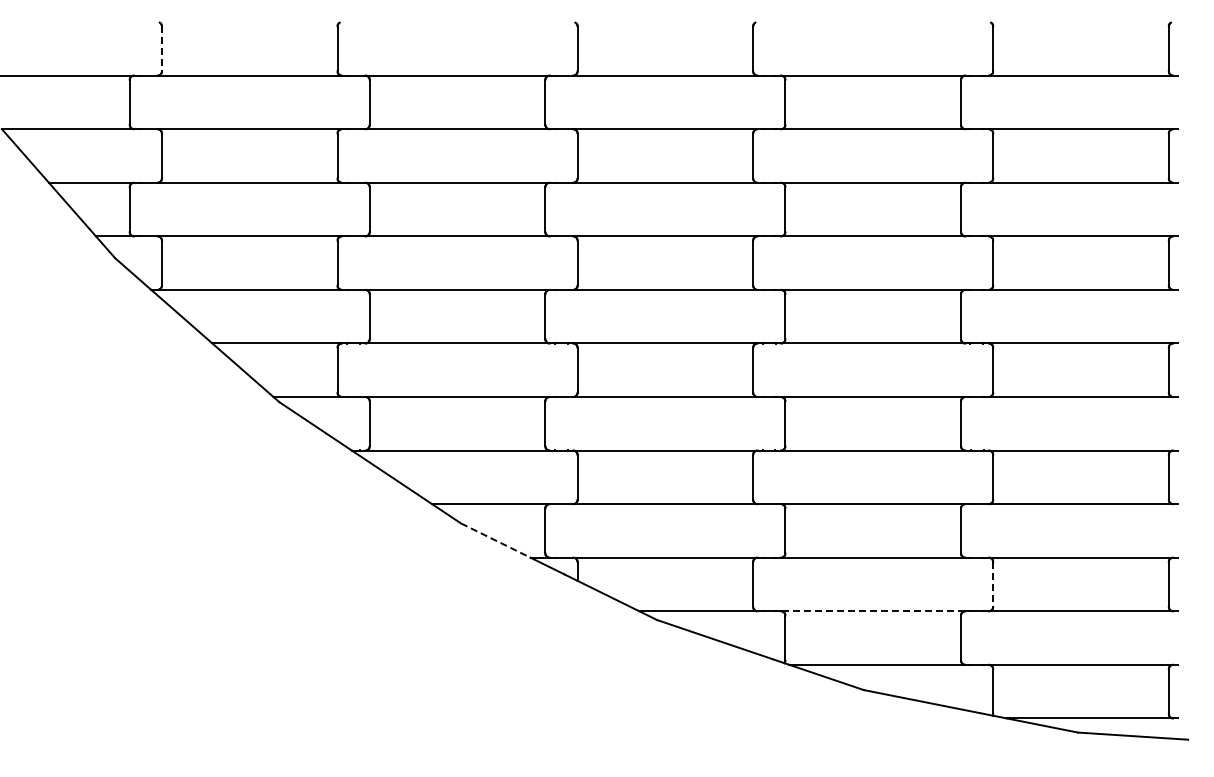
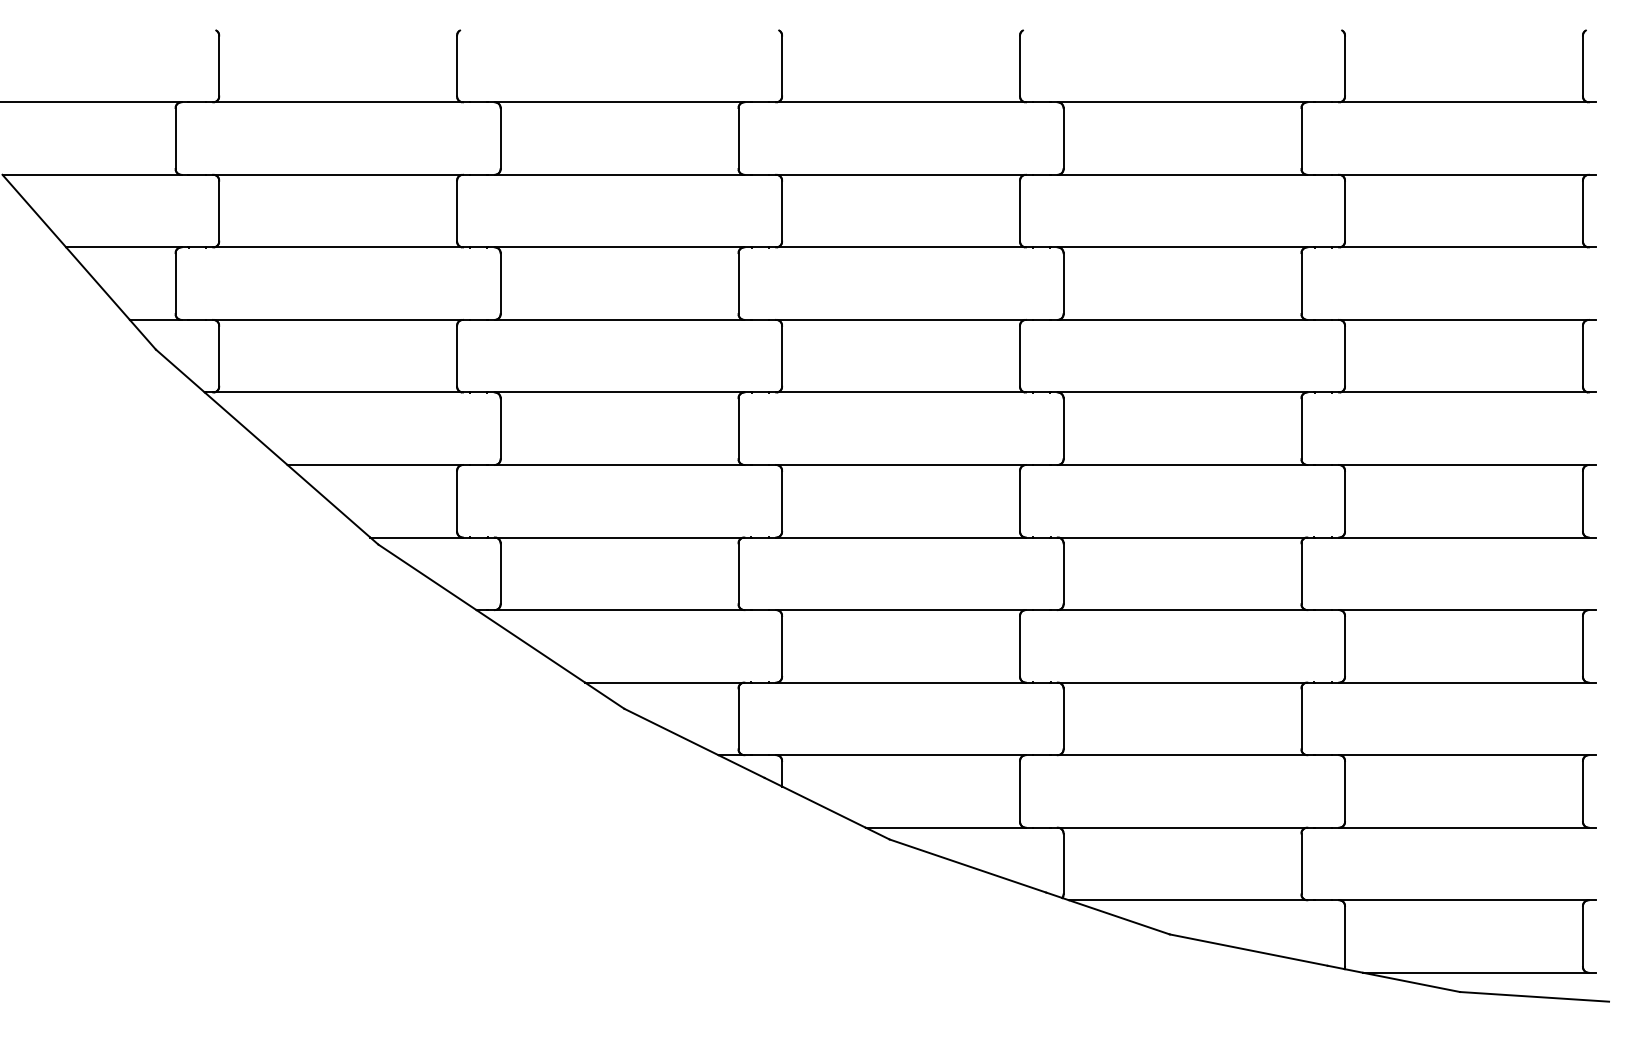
line: (161, 49) -> (218, 66), dashed -> solid
line: (495, 540) -> (670, 731), dashed -> solid
line: (993, 584) -> (1345, 791), dashed -> solid
line: (872, 611) -> (1181, 828), dashed -> solid

